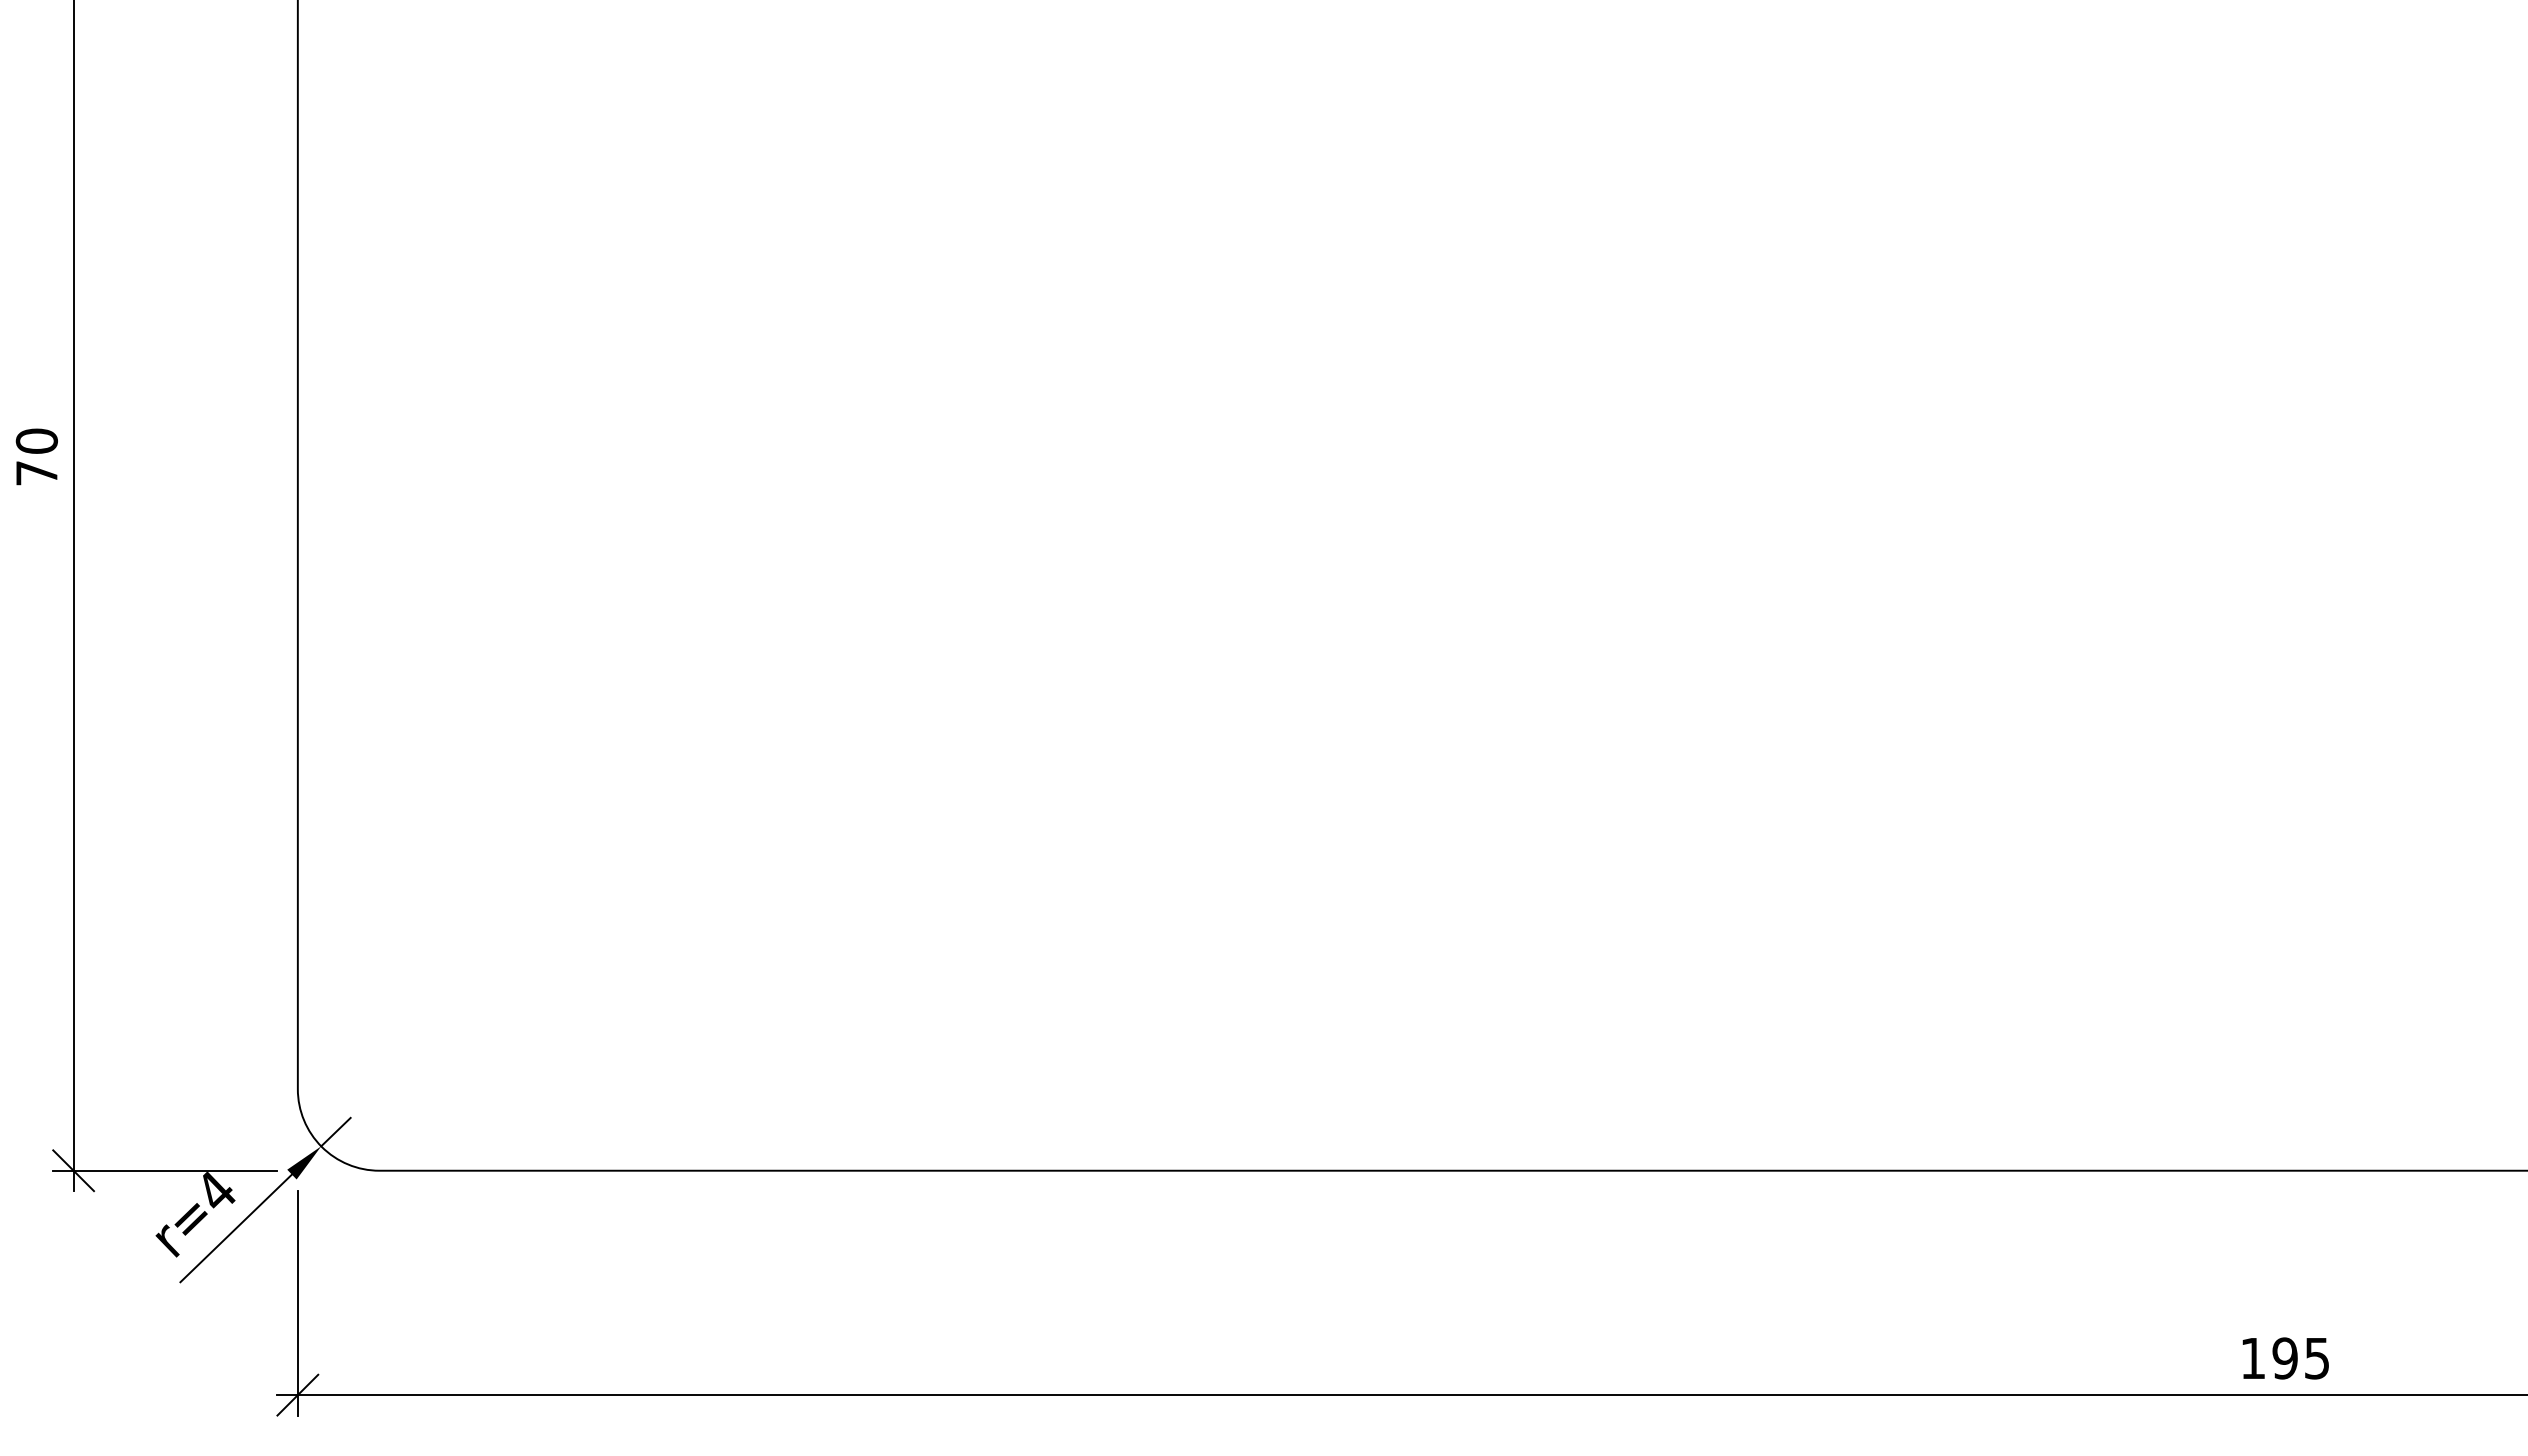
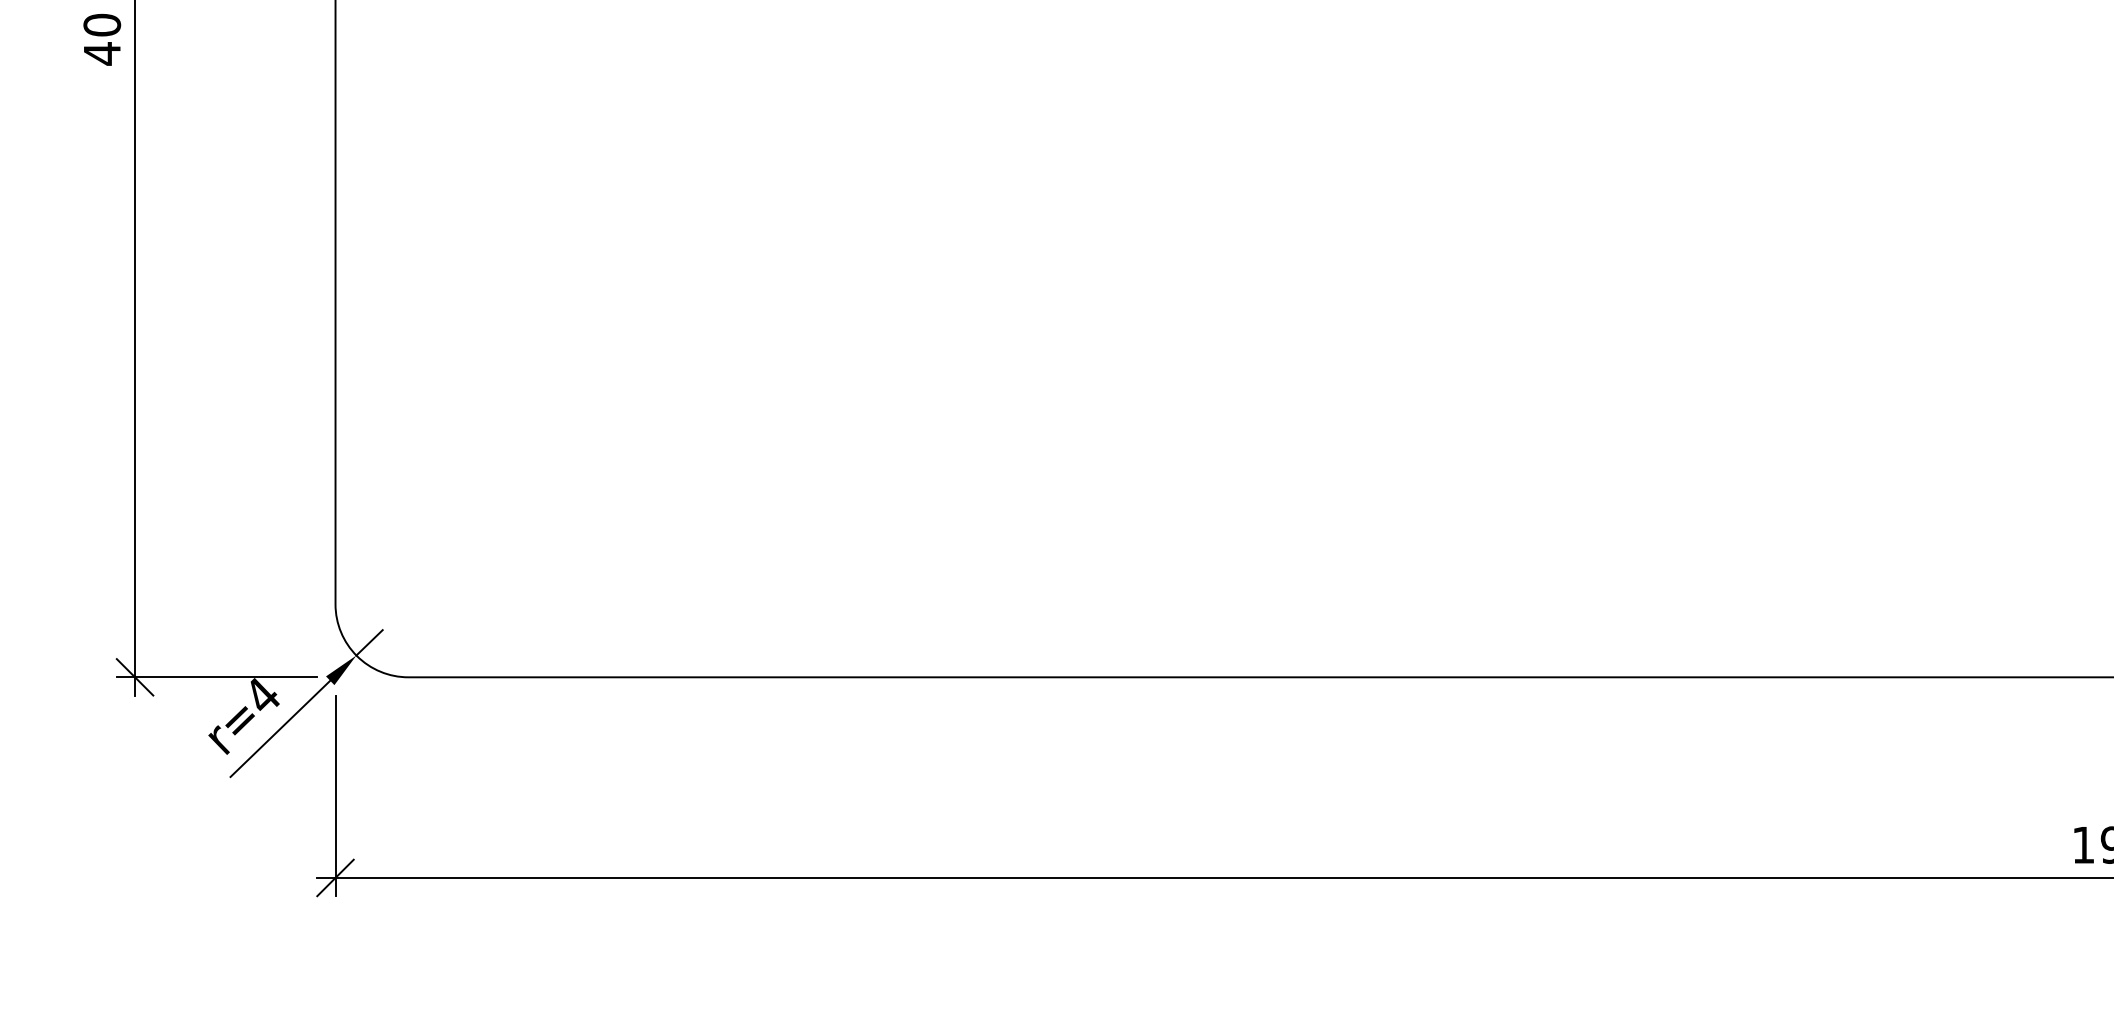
text: (36, 473) -> (101, 53), 70 -> 40

